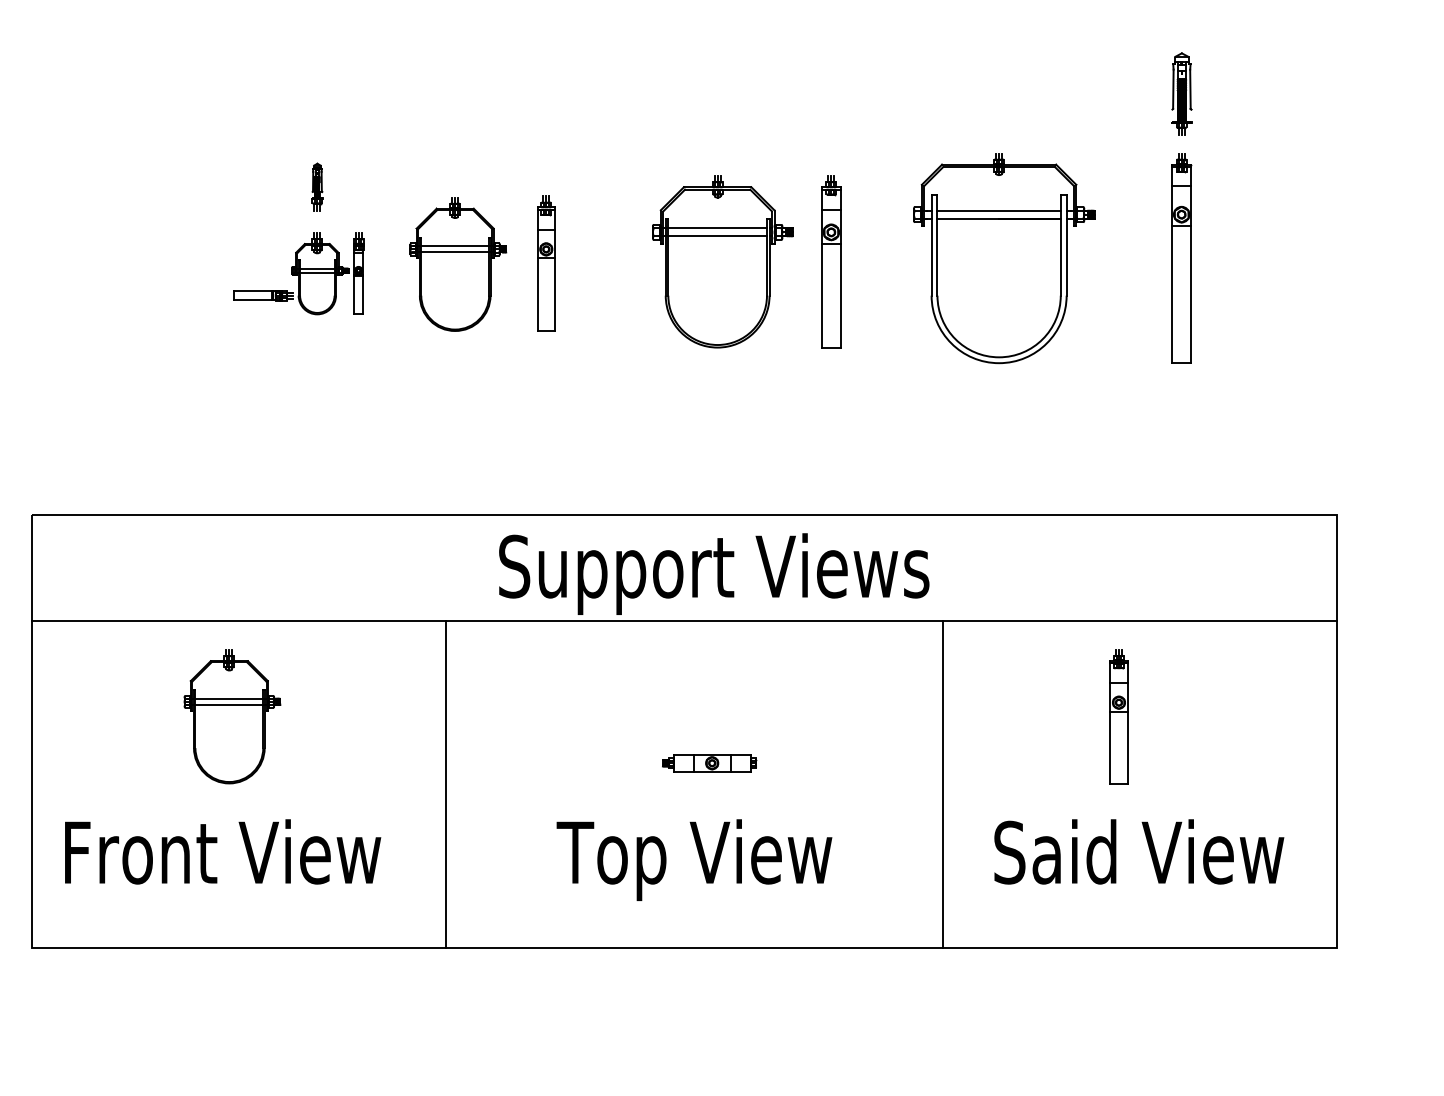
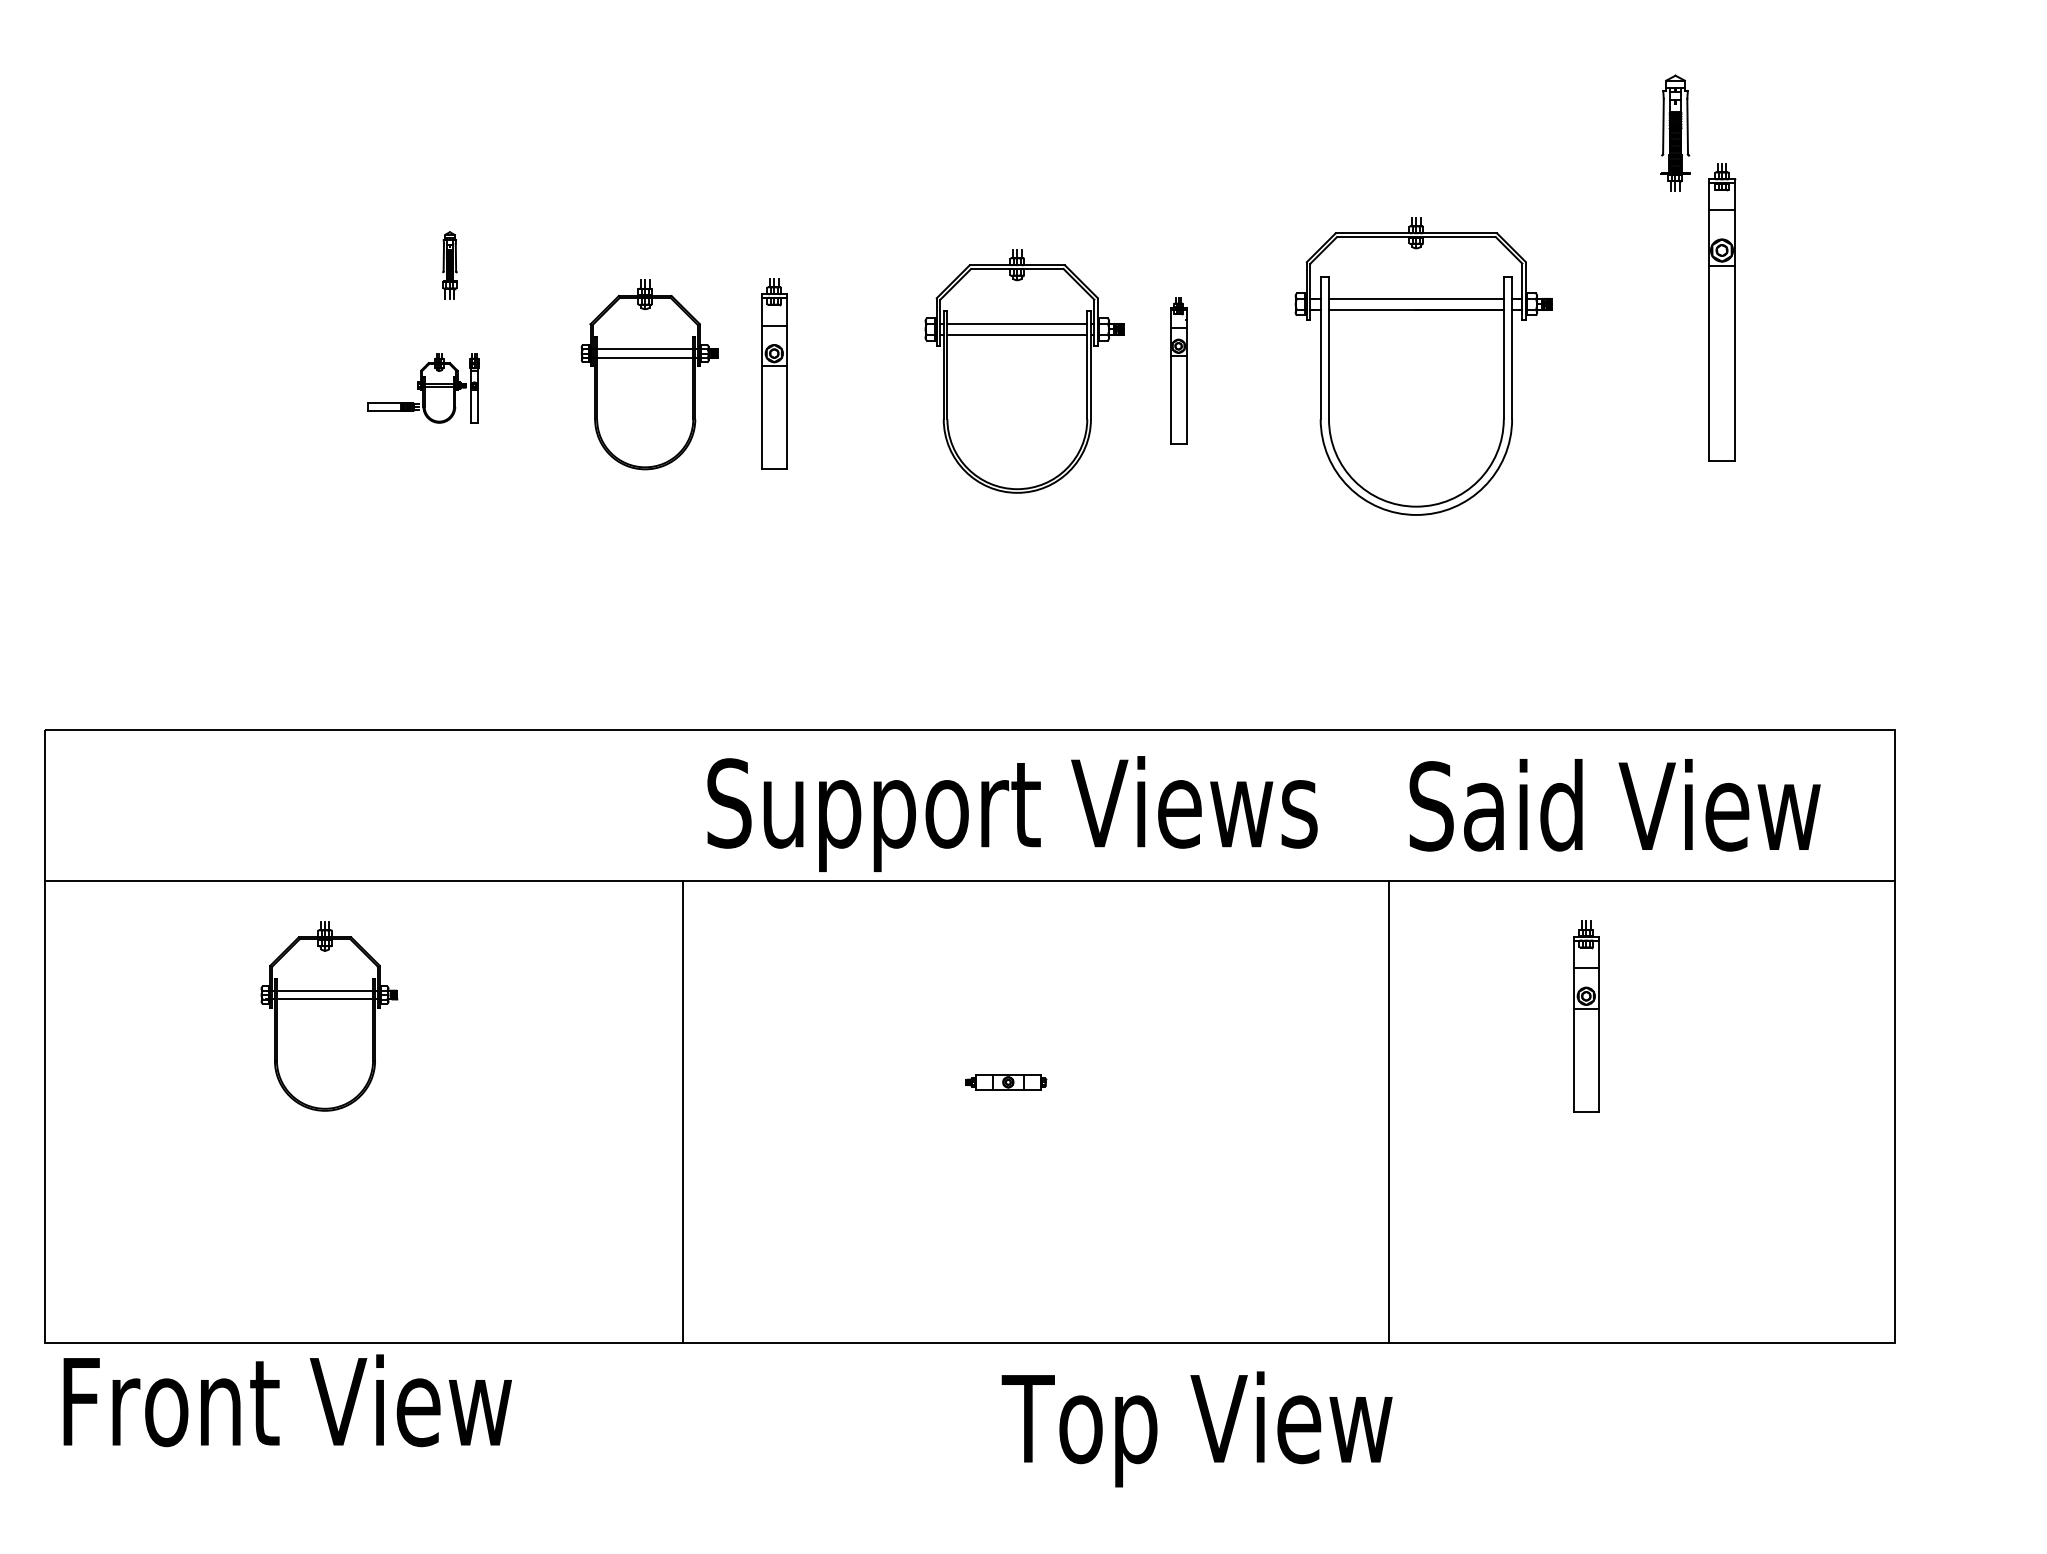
part: (1181, 258) -> (1721, 312), moved
part: (831, 261) -> (1178, 370), size x0.6
part: (298, 273) -> (423, 387), size x0.6
part: (709, 763) -> (1005, 1082), size x0.6
line: (446, 784) -> (683, 1112), moved
line: (942, 784) -> (1388, 1112), moved
text: (223, 851) -> (288, 1400), moved
text: (1139, 851) -> (1615, 804), moved
text: (694, 859) -> (1197, 1428), moved

